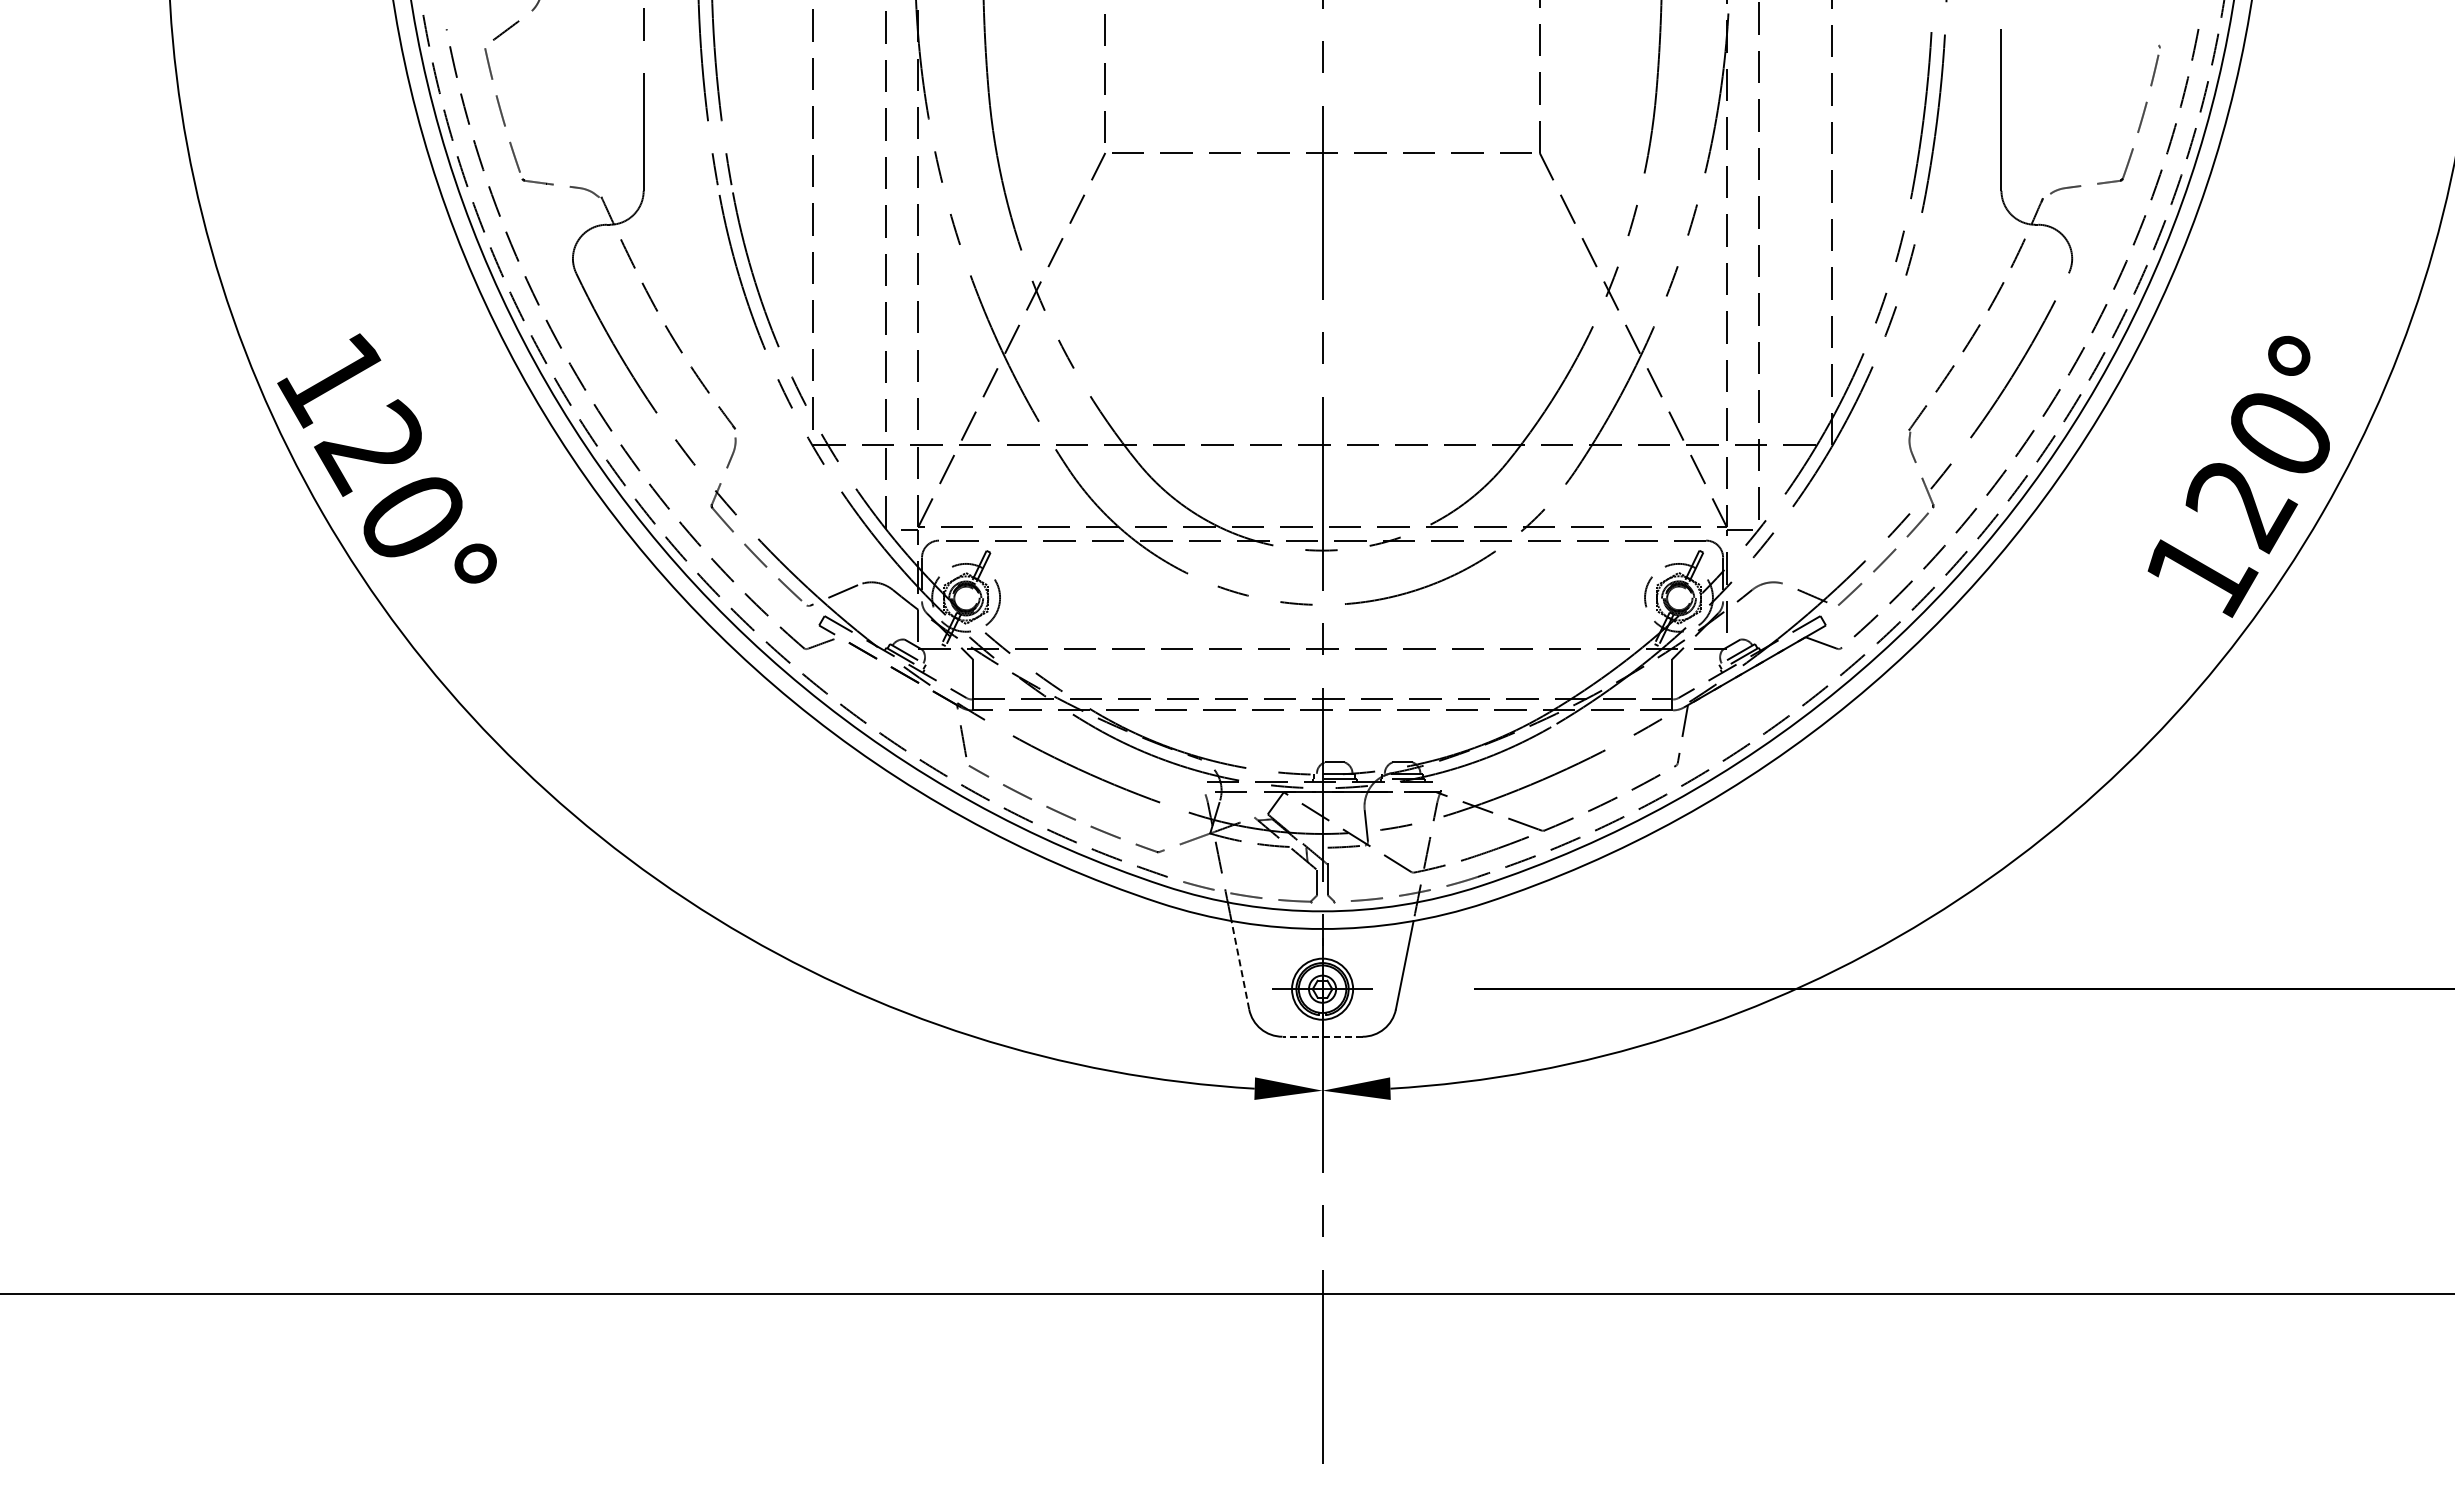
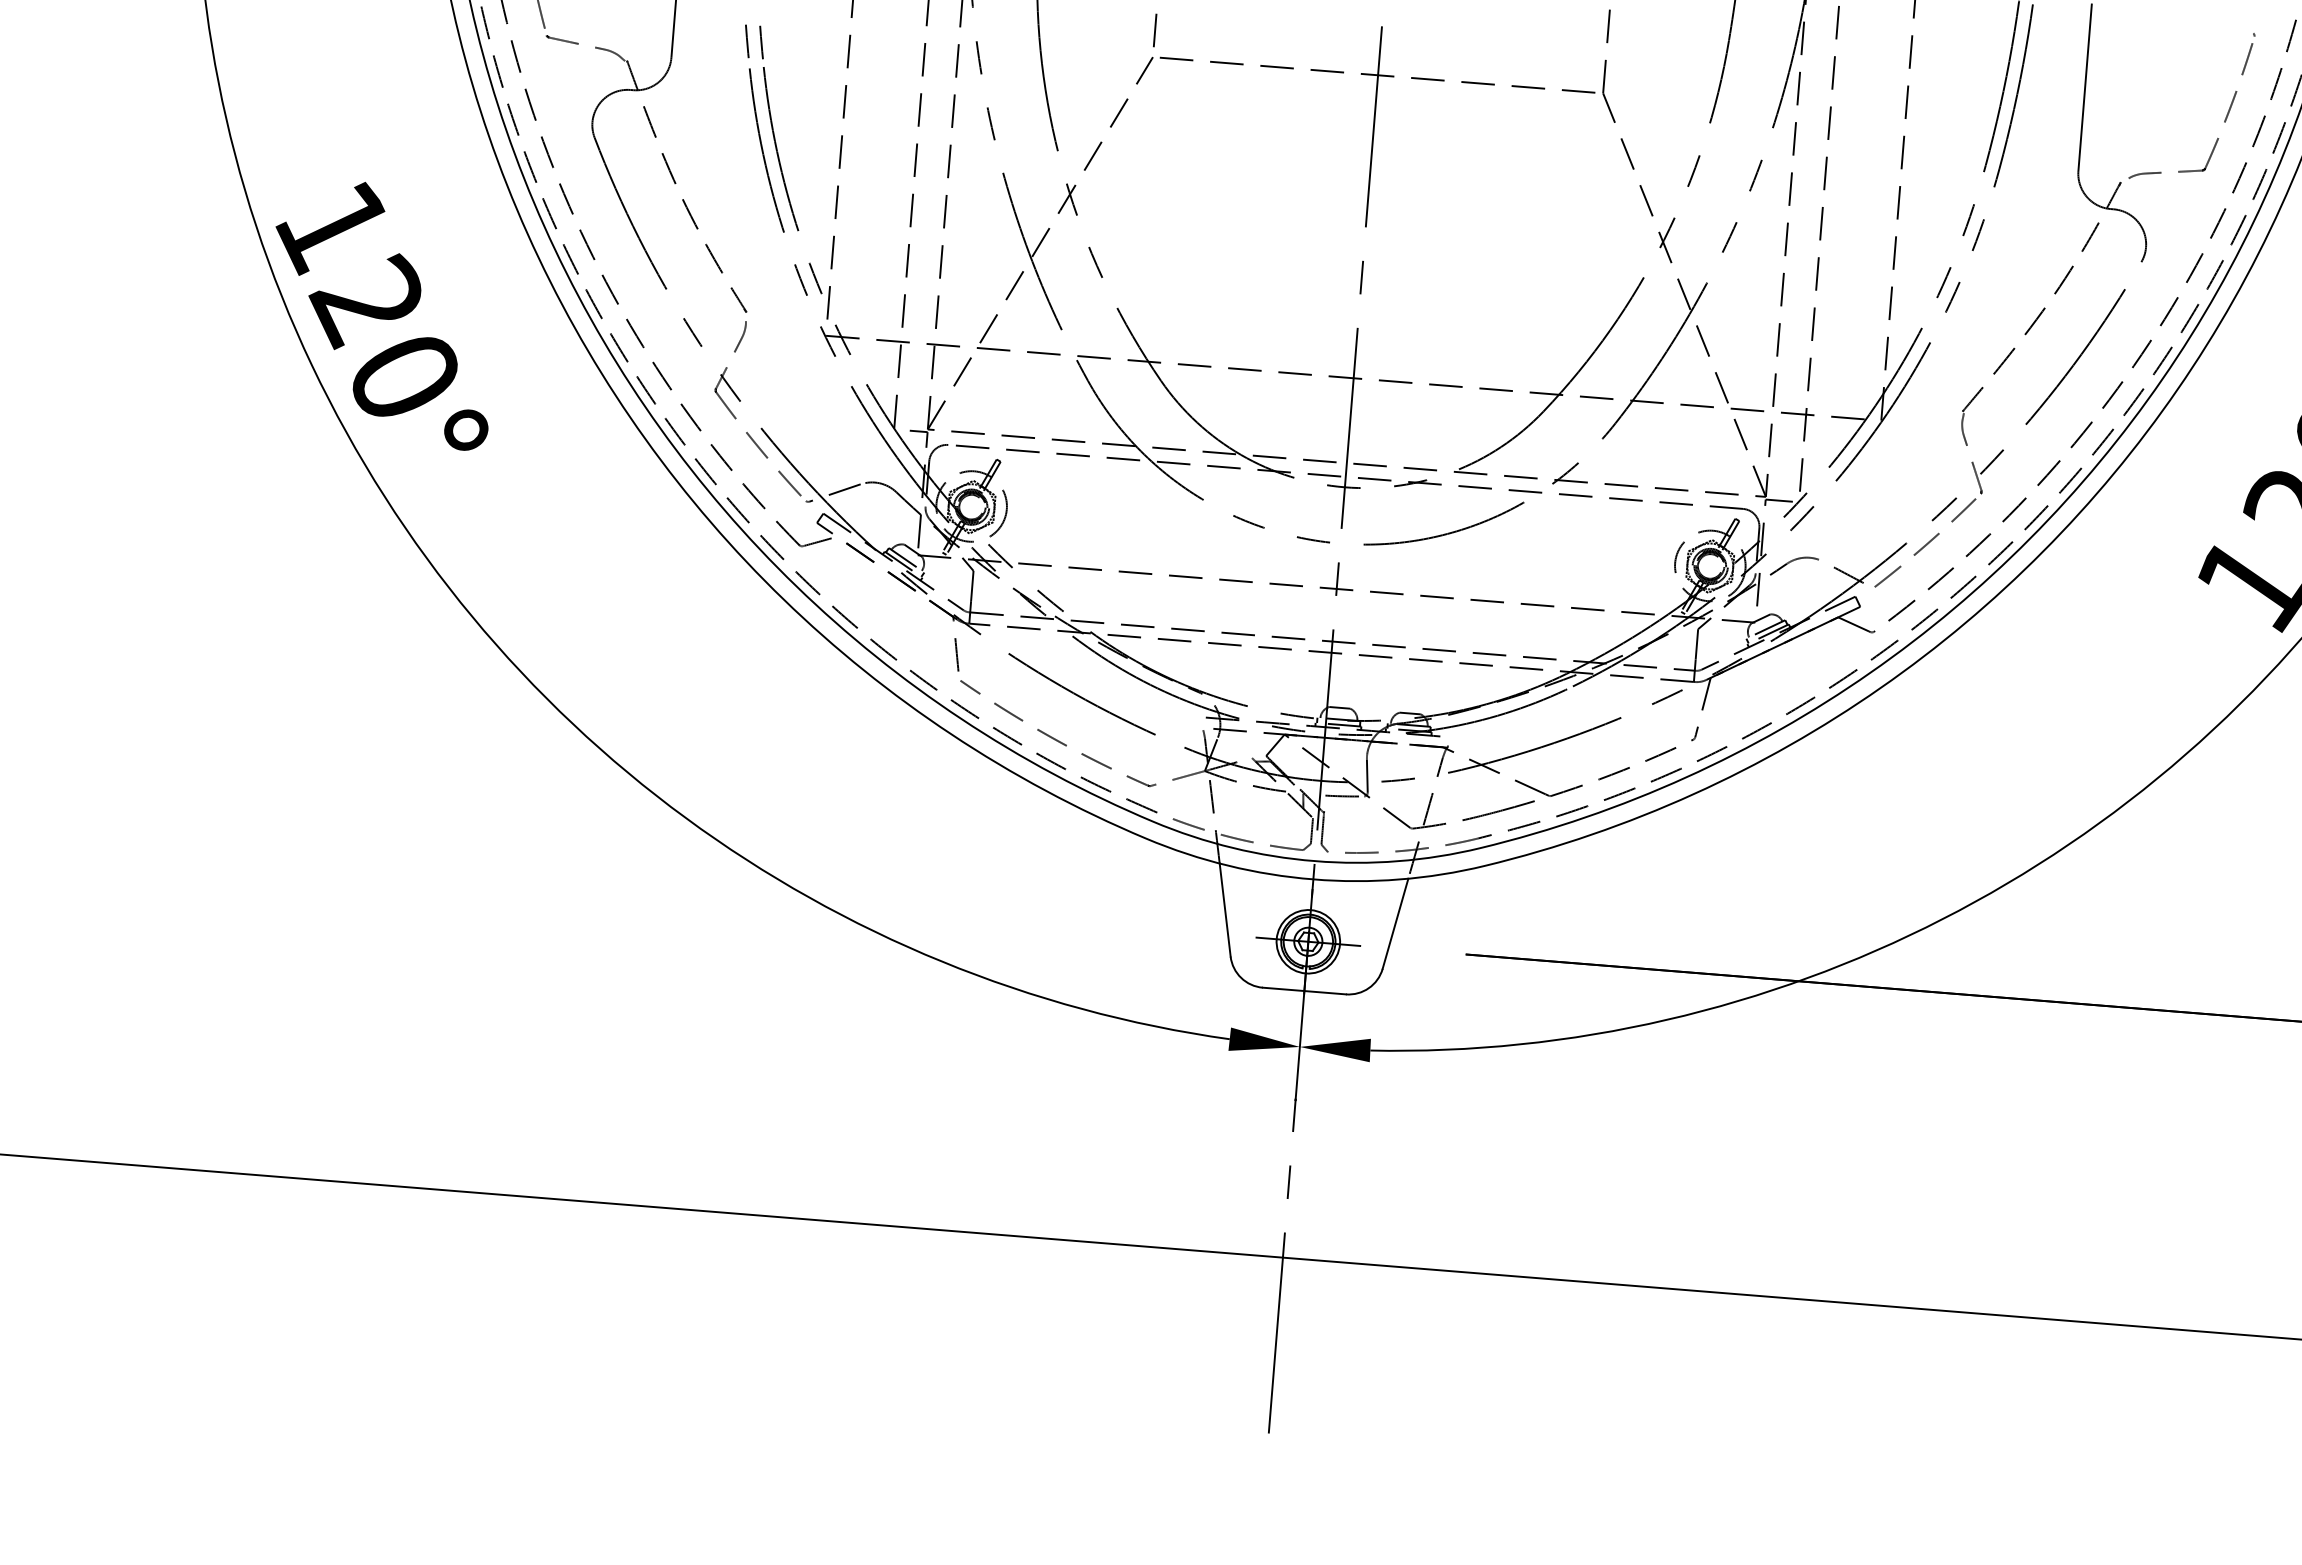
line: (1240, 964) -> (1225, 909), dashed -> solid
line: (1322, 1036) -> (1304, 990), dashed -> solid

